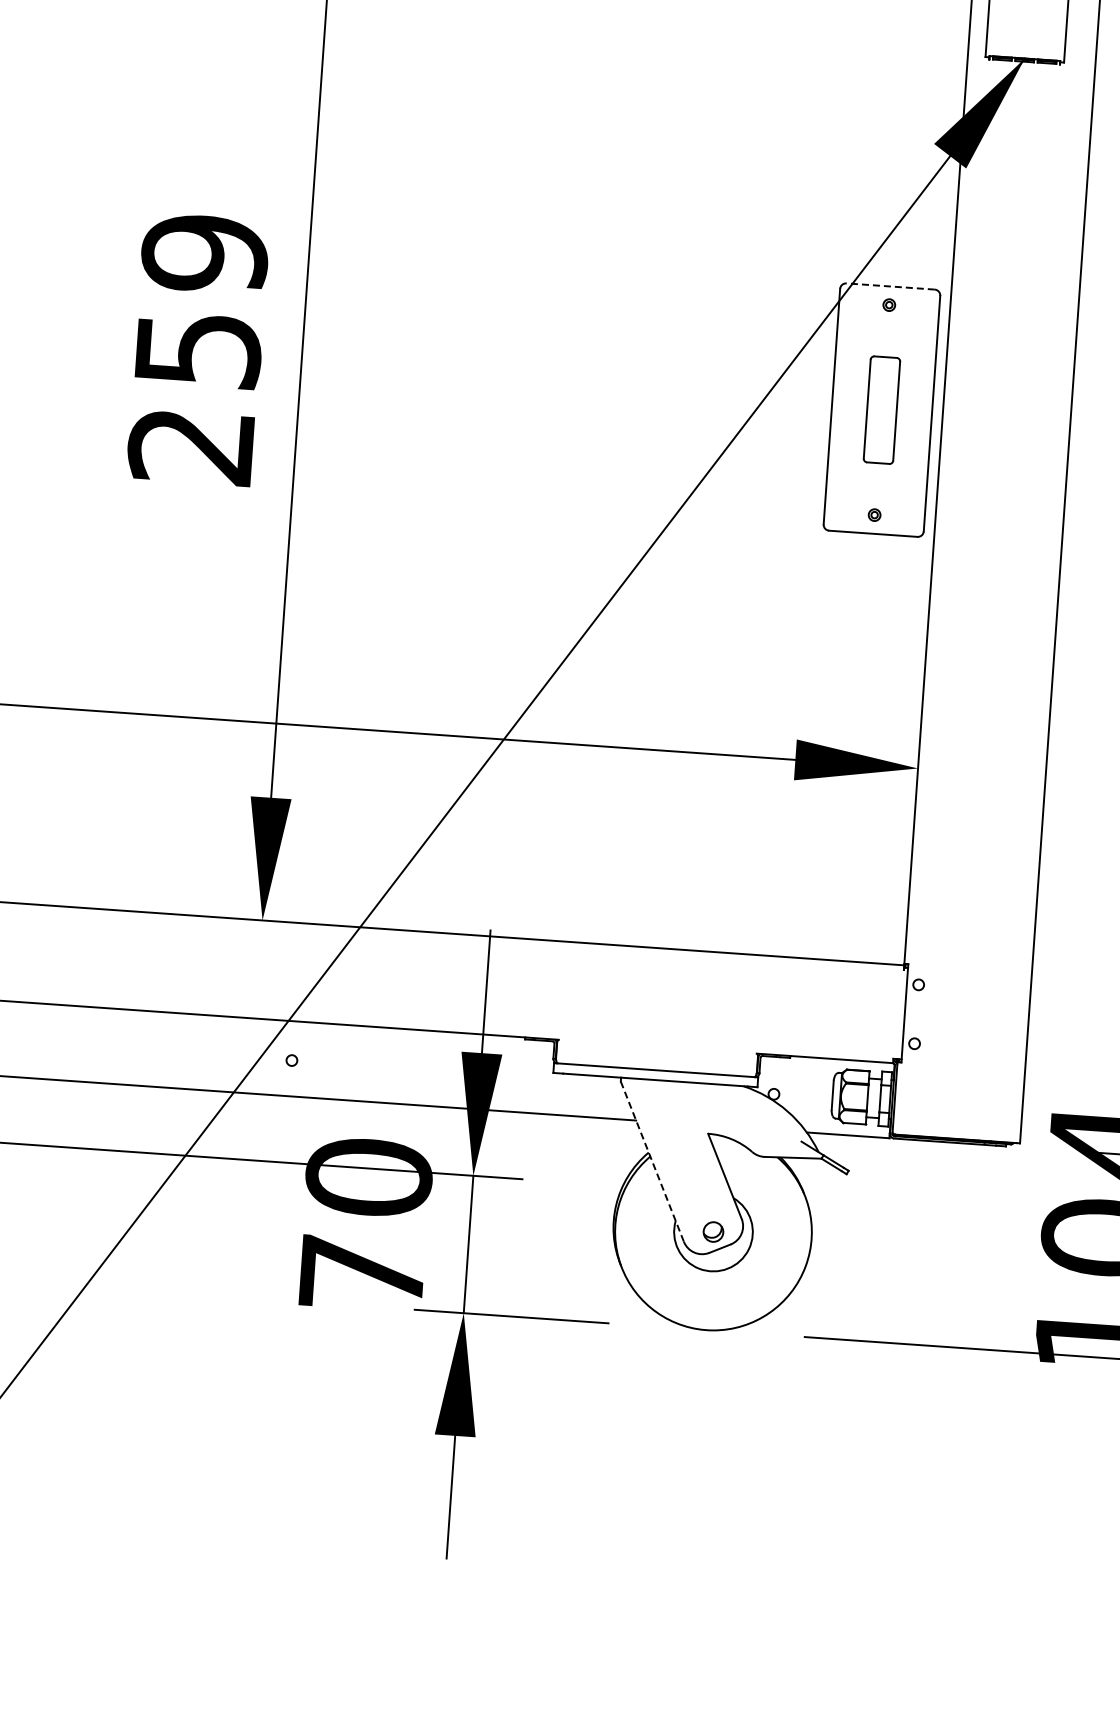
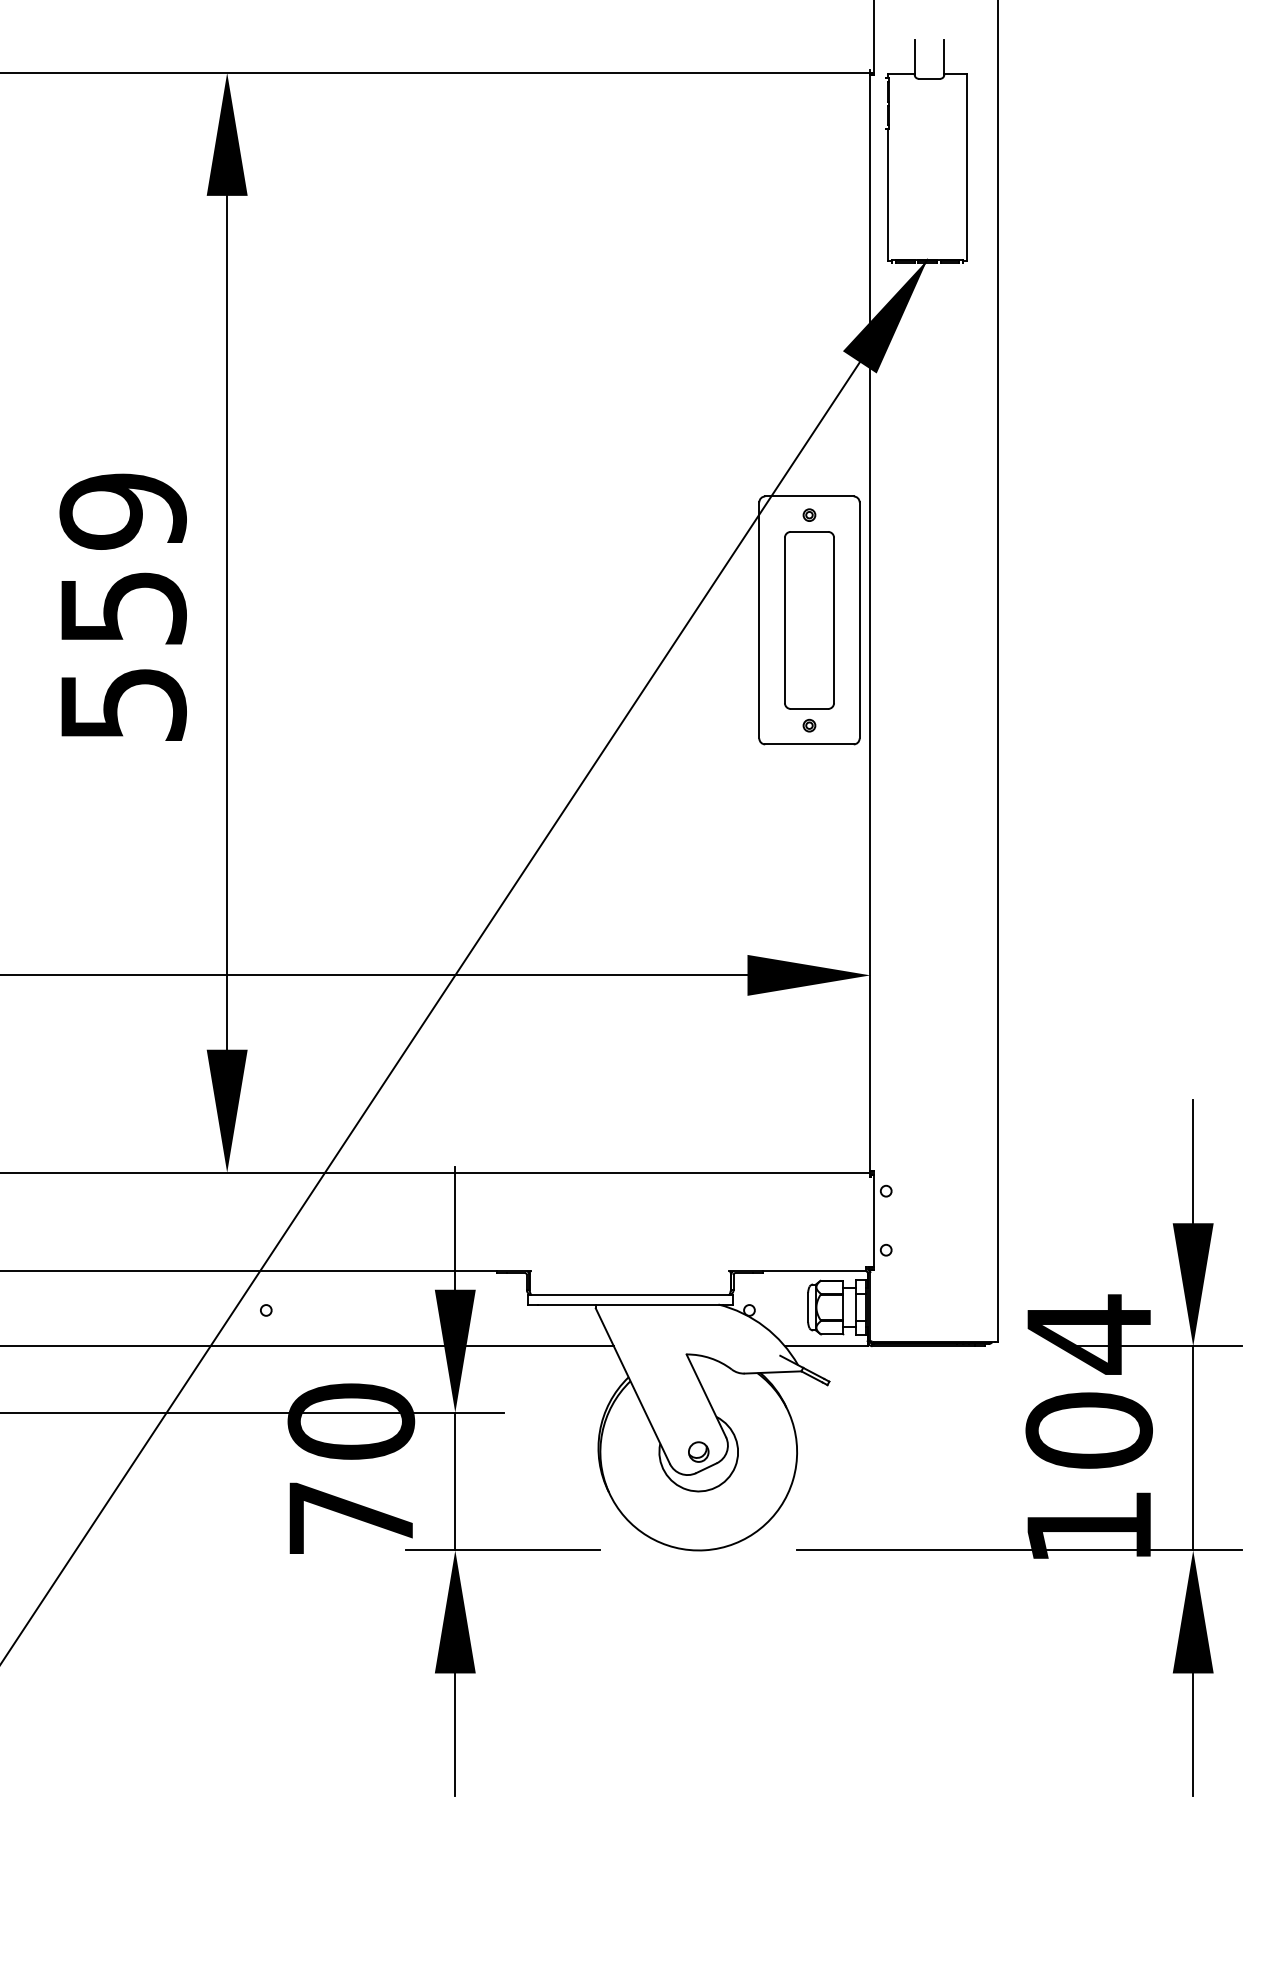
line: (889, 286) -> (808, 496), dashed -> solid
part: (881, 410) -> (809, 620), size x1.67
text: (190, 447) -> (122, 705), 259 -> 559
line: (652, 1162) -> (633, 1386), dashed -> solid

